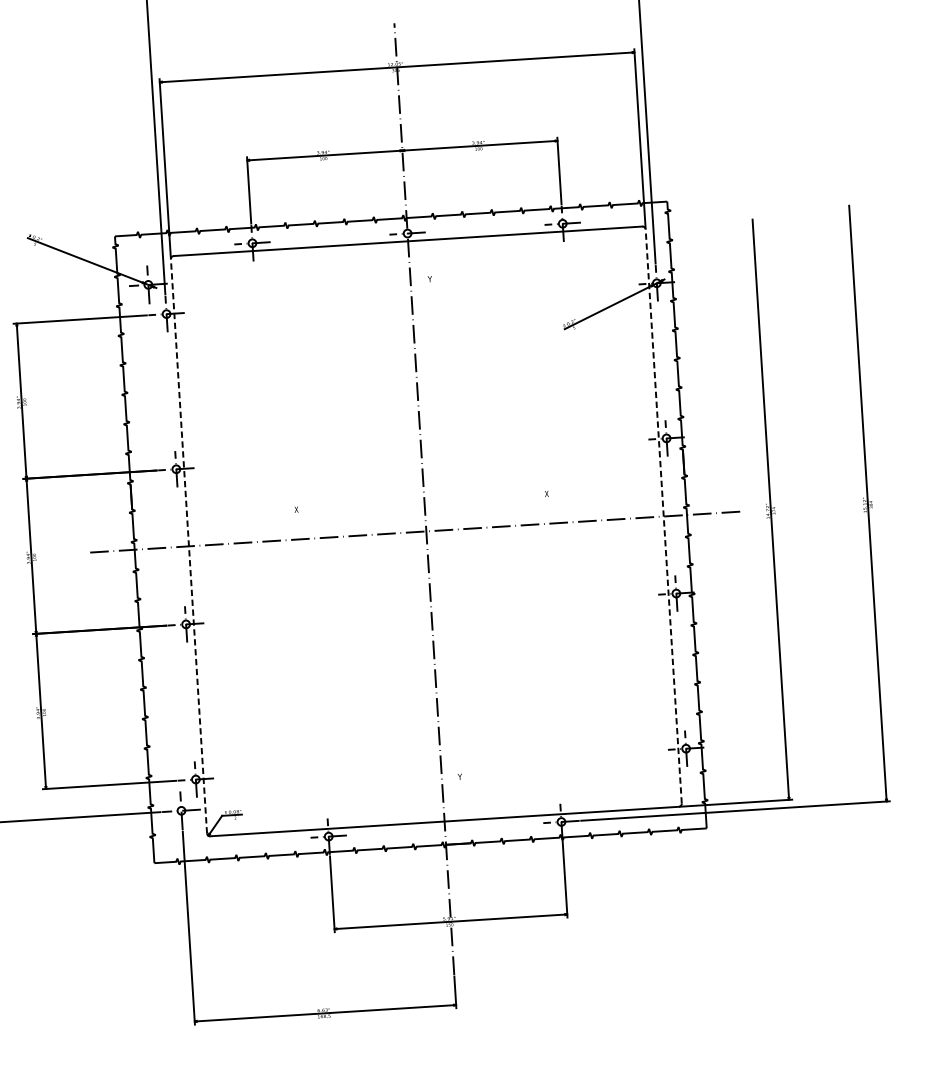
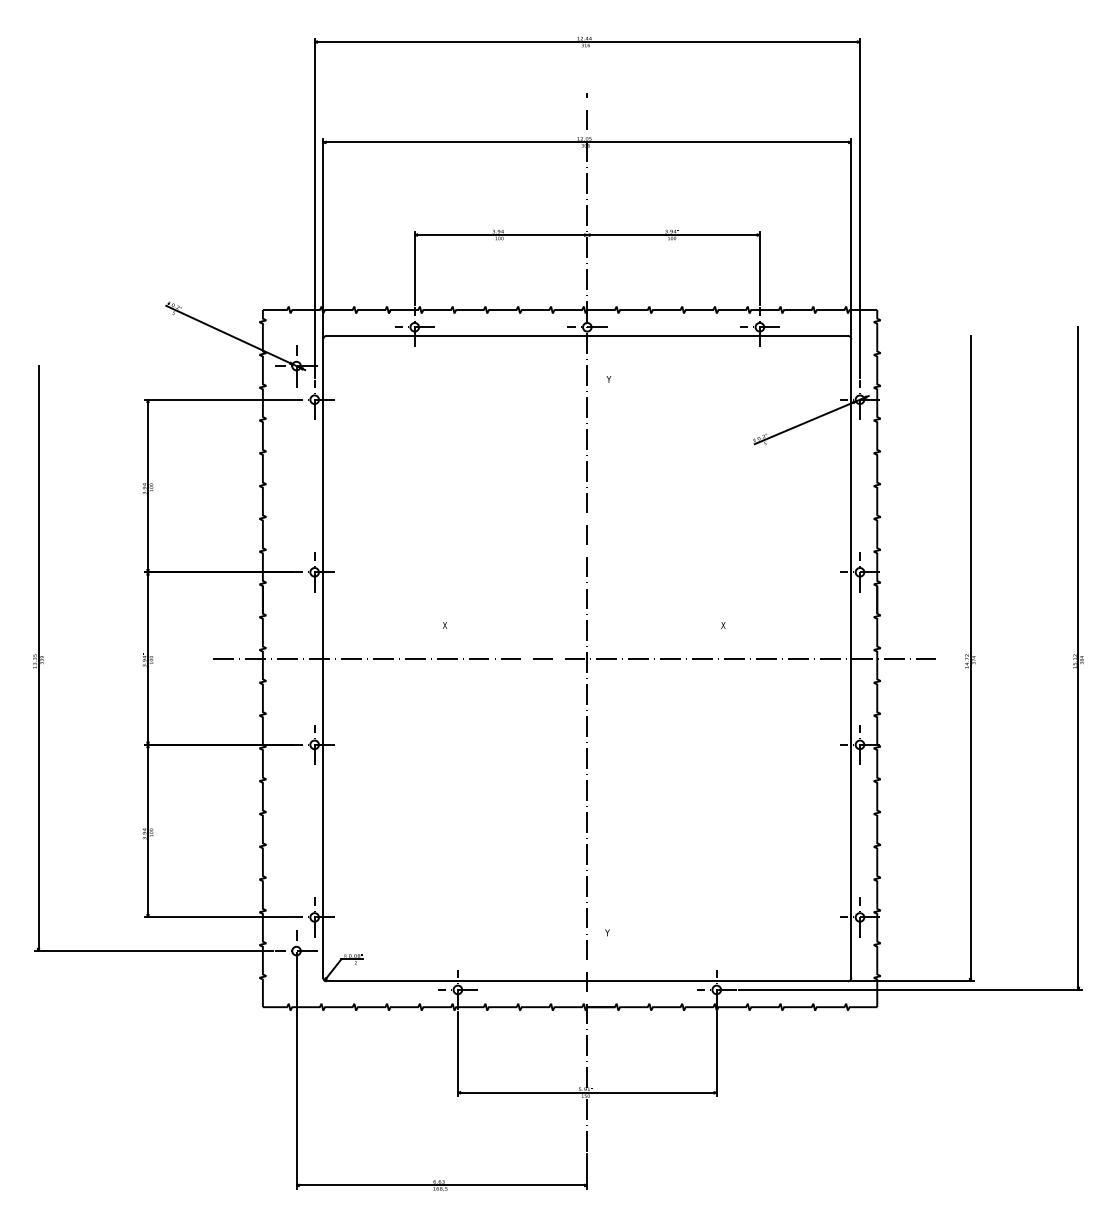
line: (663, 516) -> (851, 658), dashed -> solid
line: (189, 546) -> (323, 658), dashed -> solid

